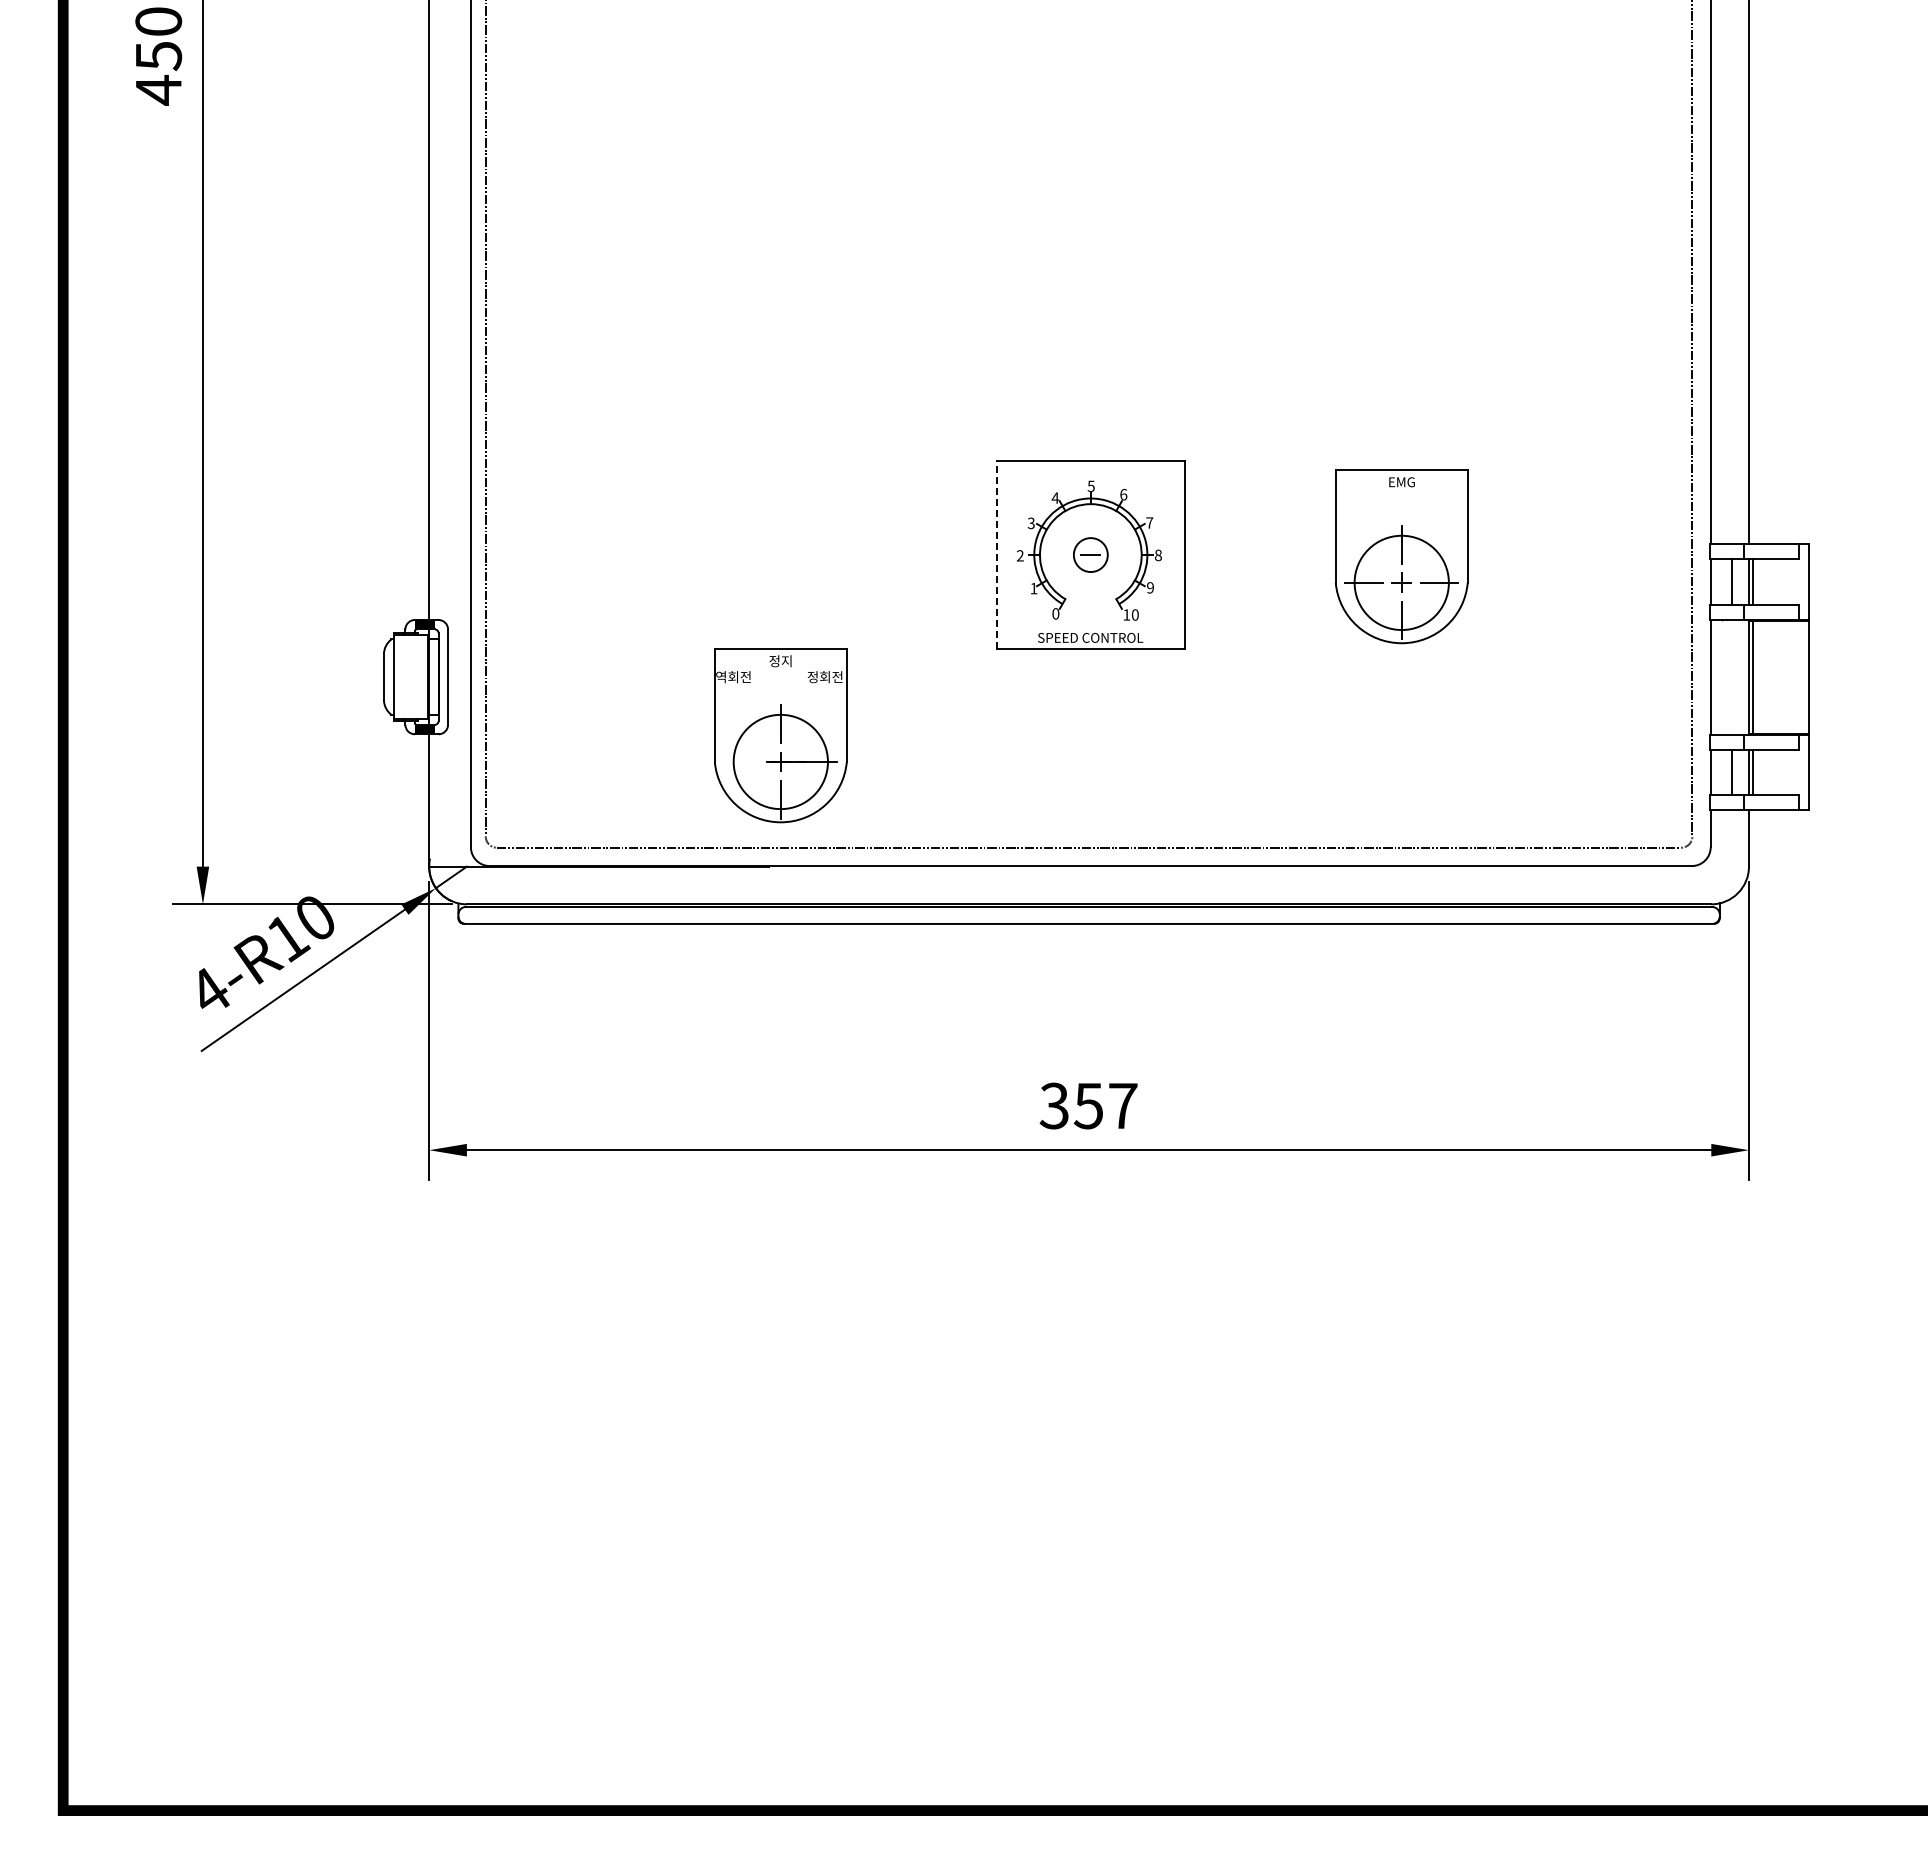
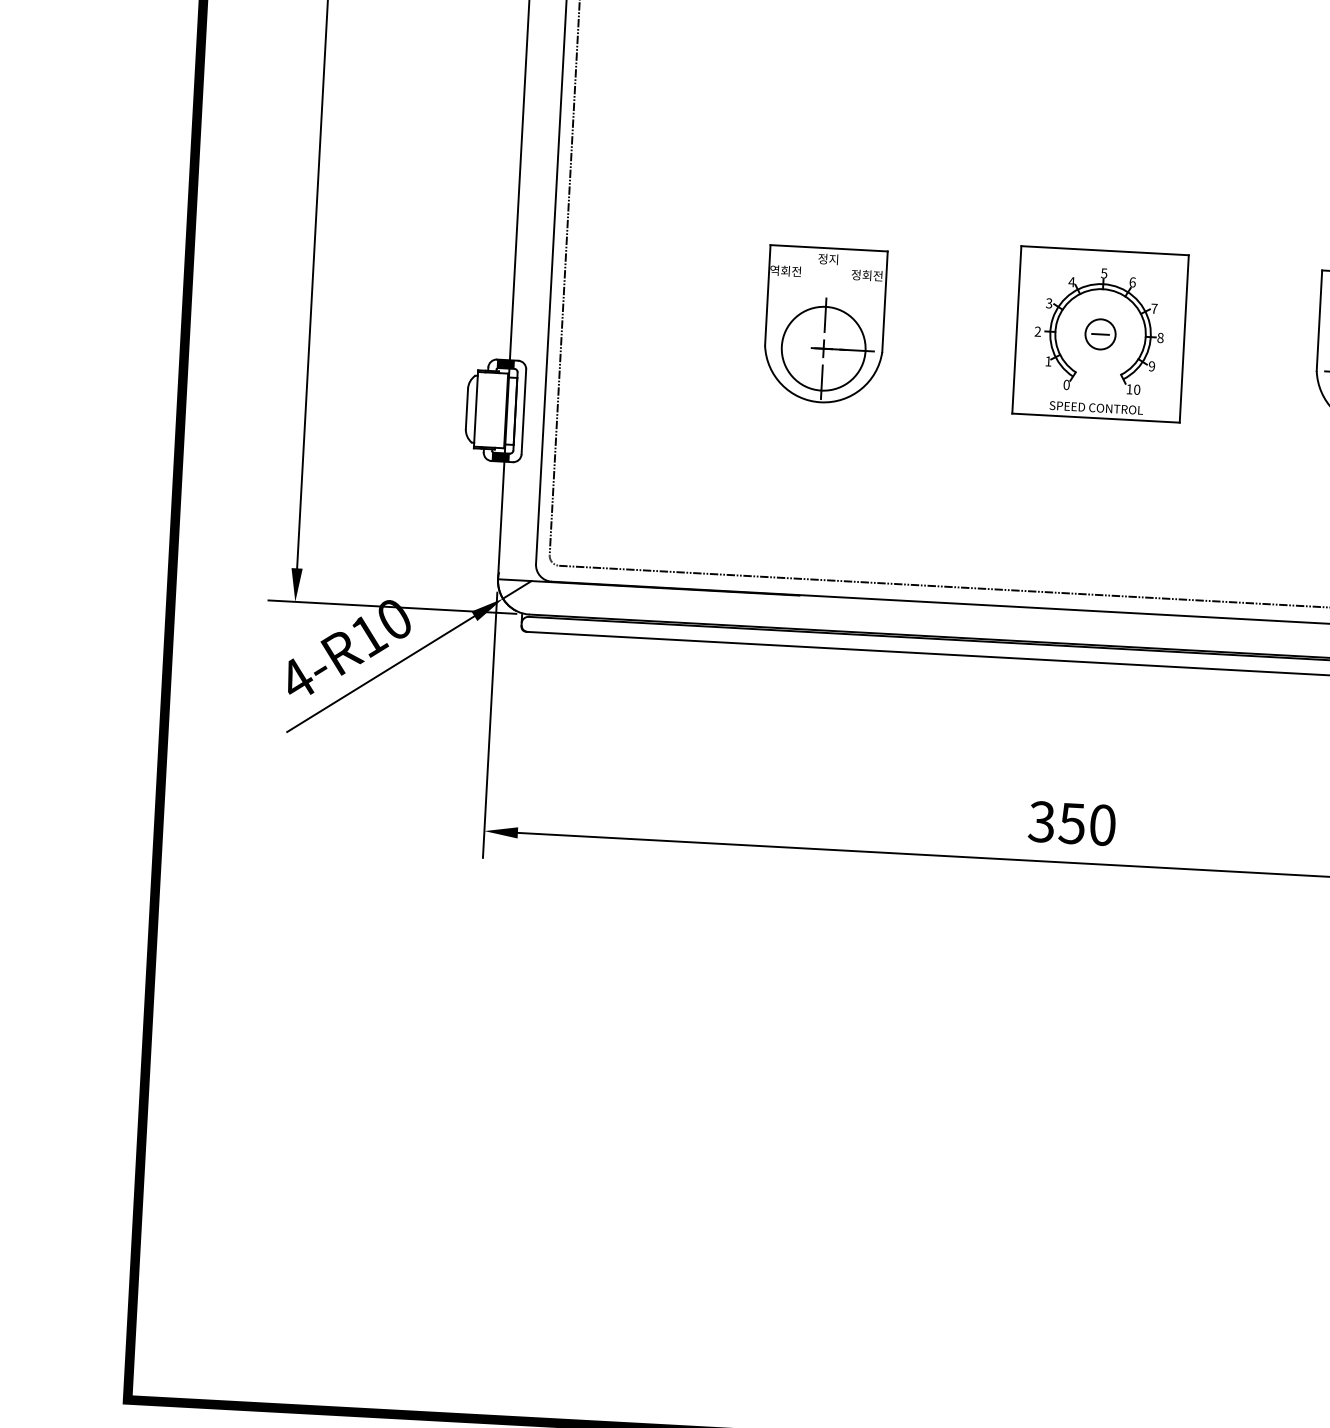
line: (996, 554) -> (1016, 329), dashed -> solid
part: (780, 735) -> (824, 325), moved
text: (1123, 1105) -> (1103, 824), 357 -> 350

